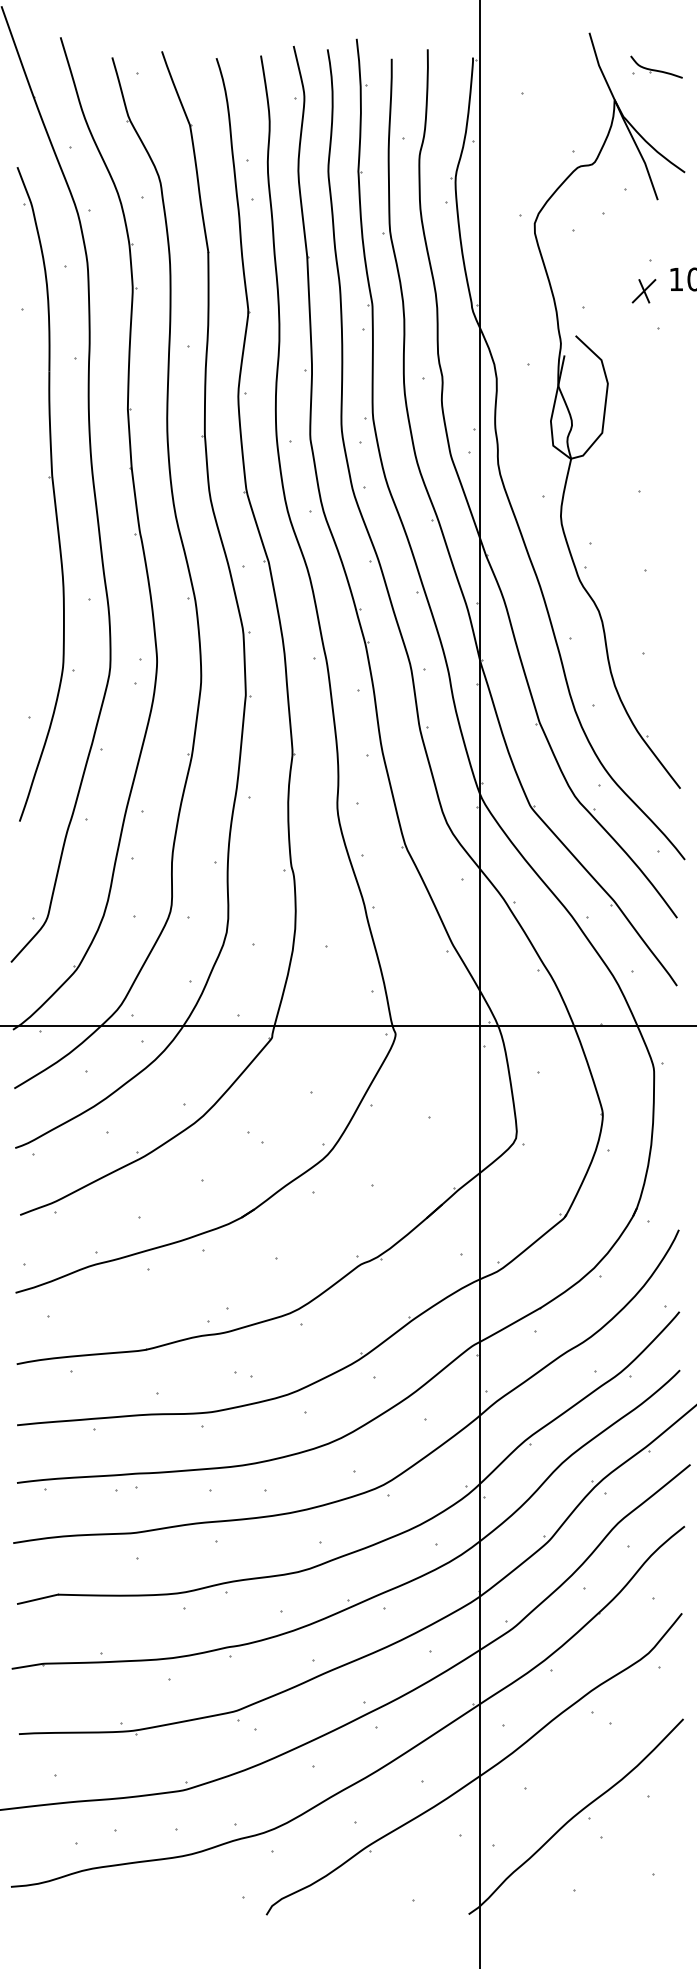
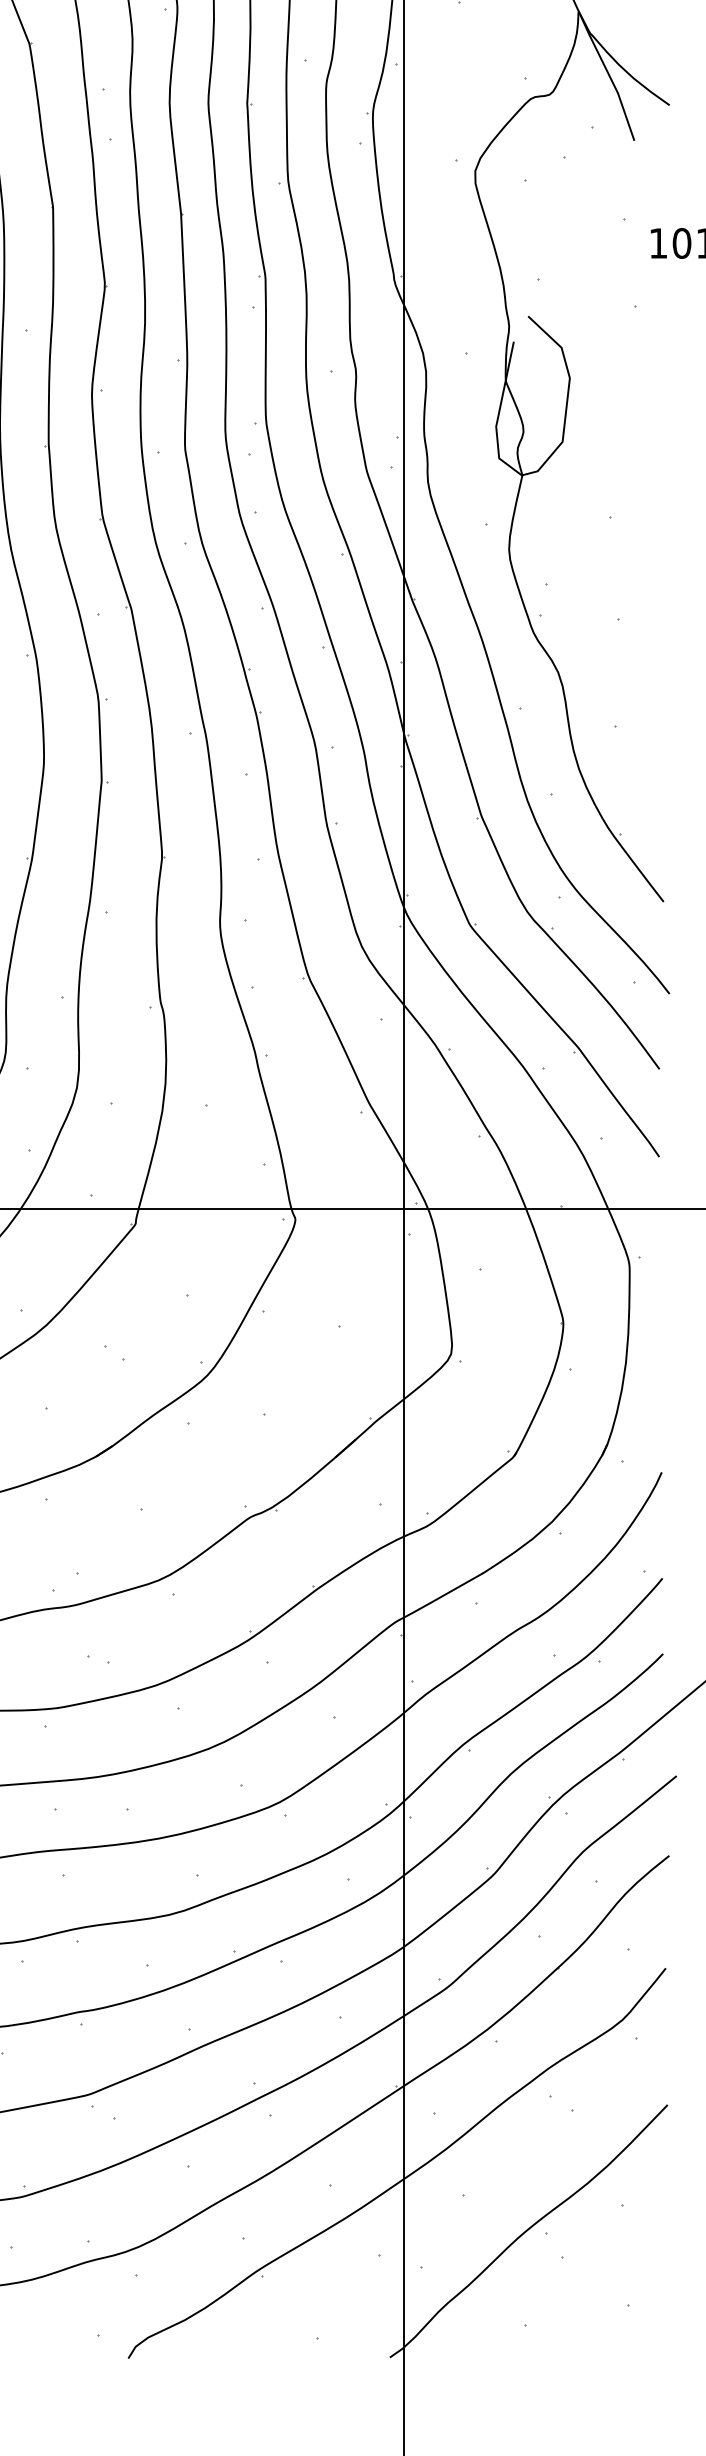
part: (643, 291) -> (615, 259), removed

